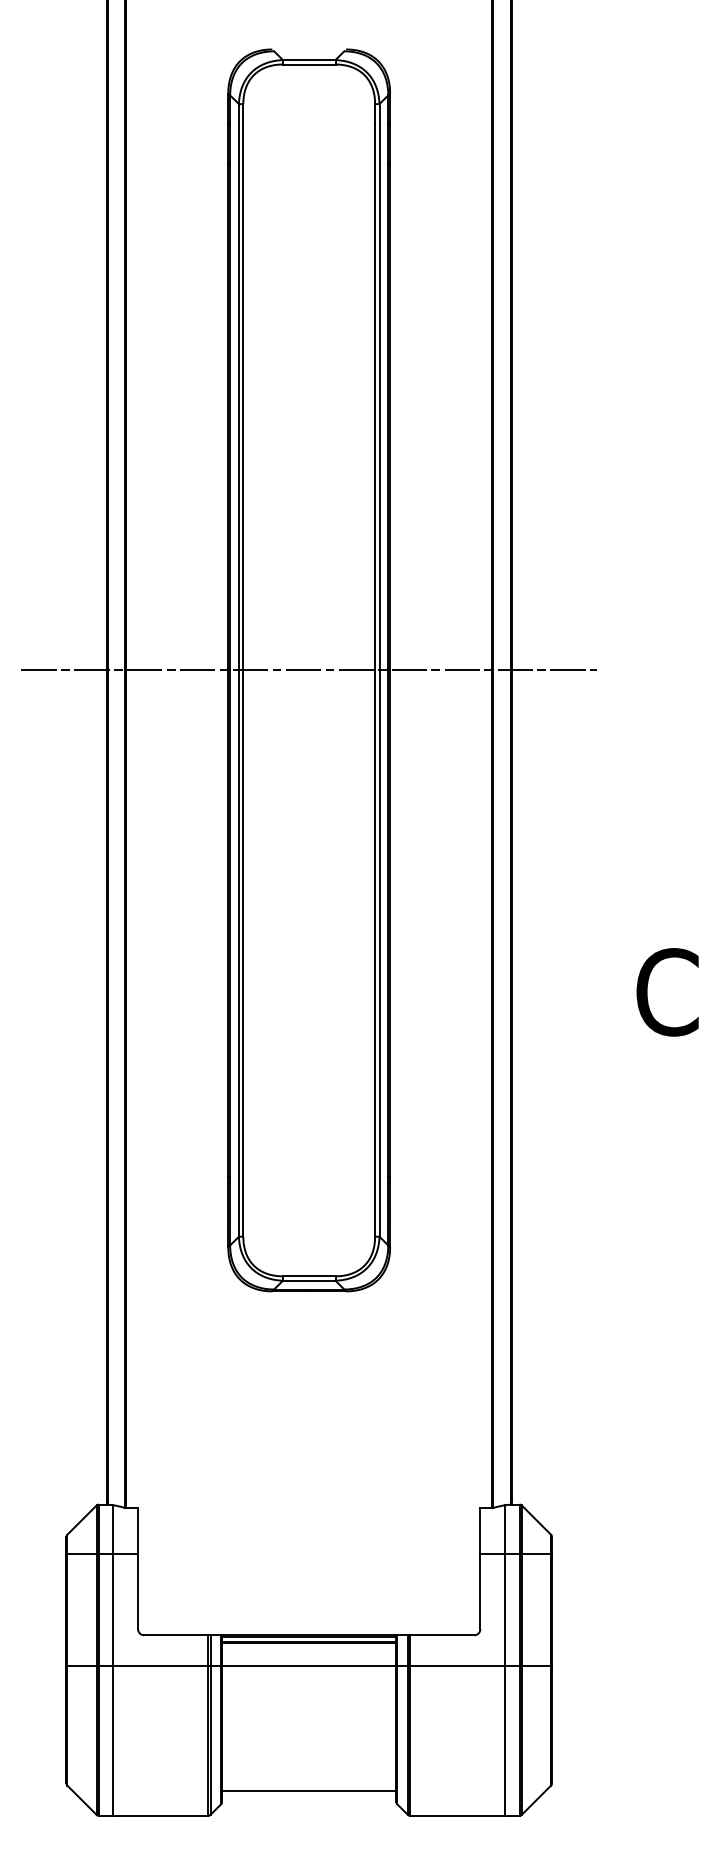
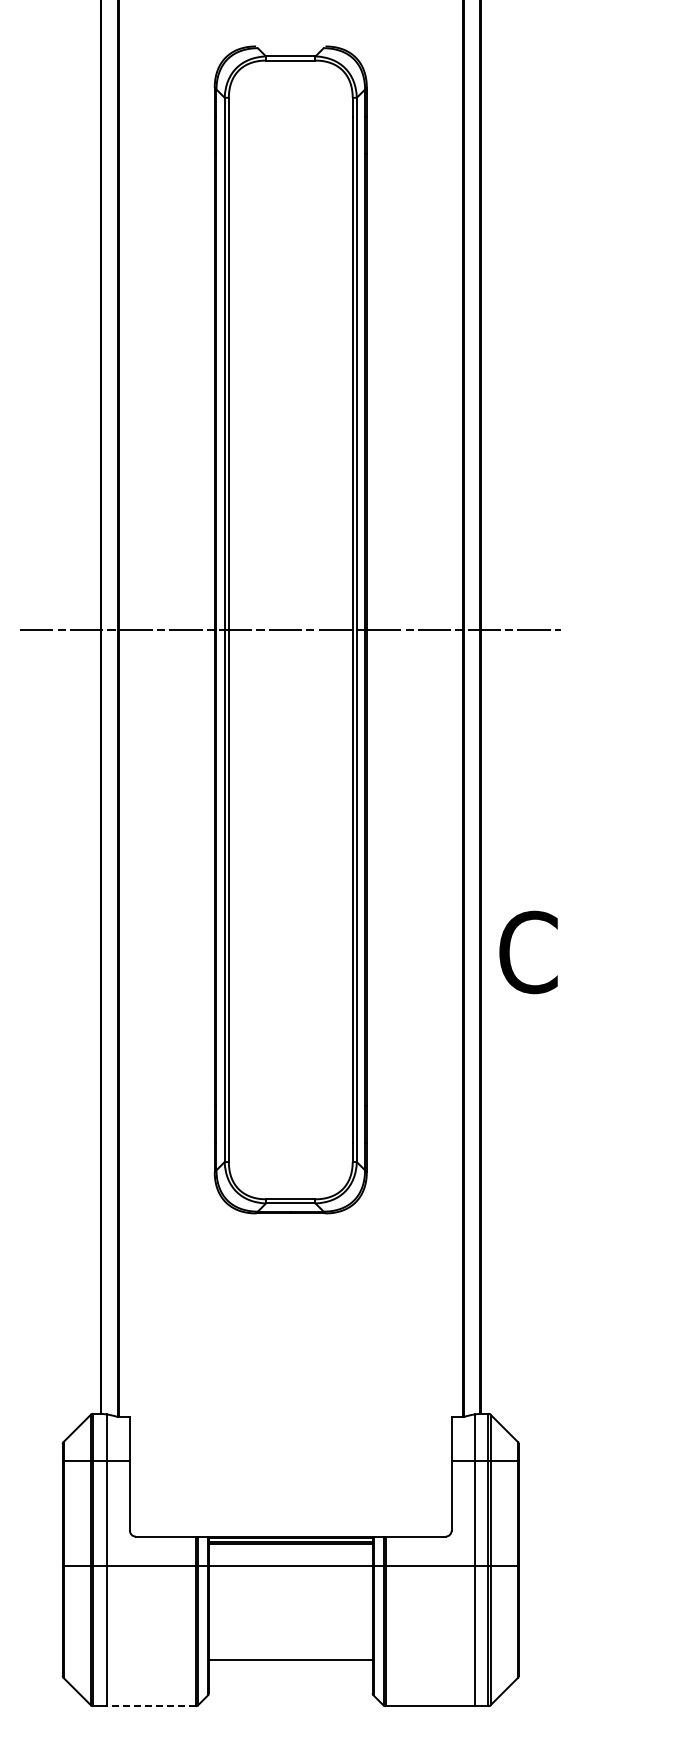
text: (667, 992) -> (528, 952), moved
line: (308, 1790) -> (290, 1659), moved
line: (160, 1816) -> (151, 1706), solid -> dashed

